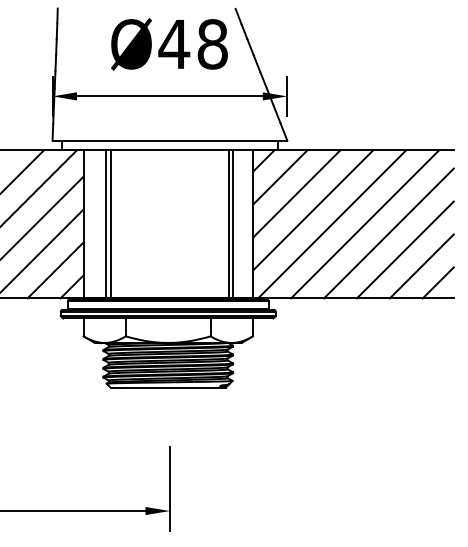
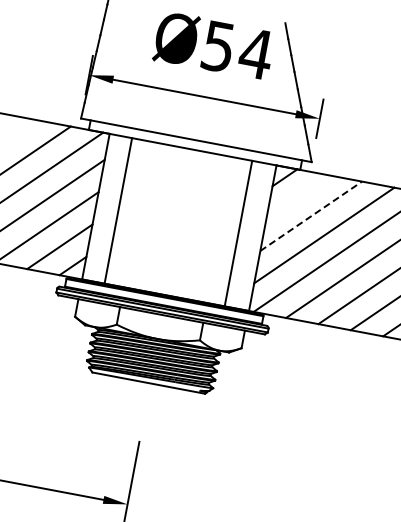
text: (193, 44) -> (237, 50), Ø48 -> Ø54
line: (280, 177) -> (298, 197), removed
line: (296, 193) -> (310, 215), solid -> dashed
line: (111, 224) -> (123, 212), removed
line: (233, 224) -> (243, 234), removed

